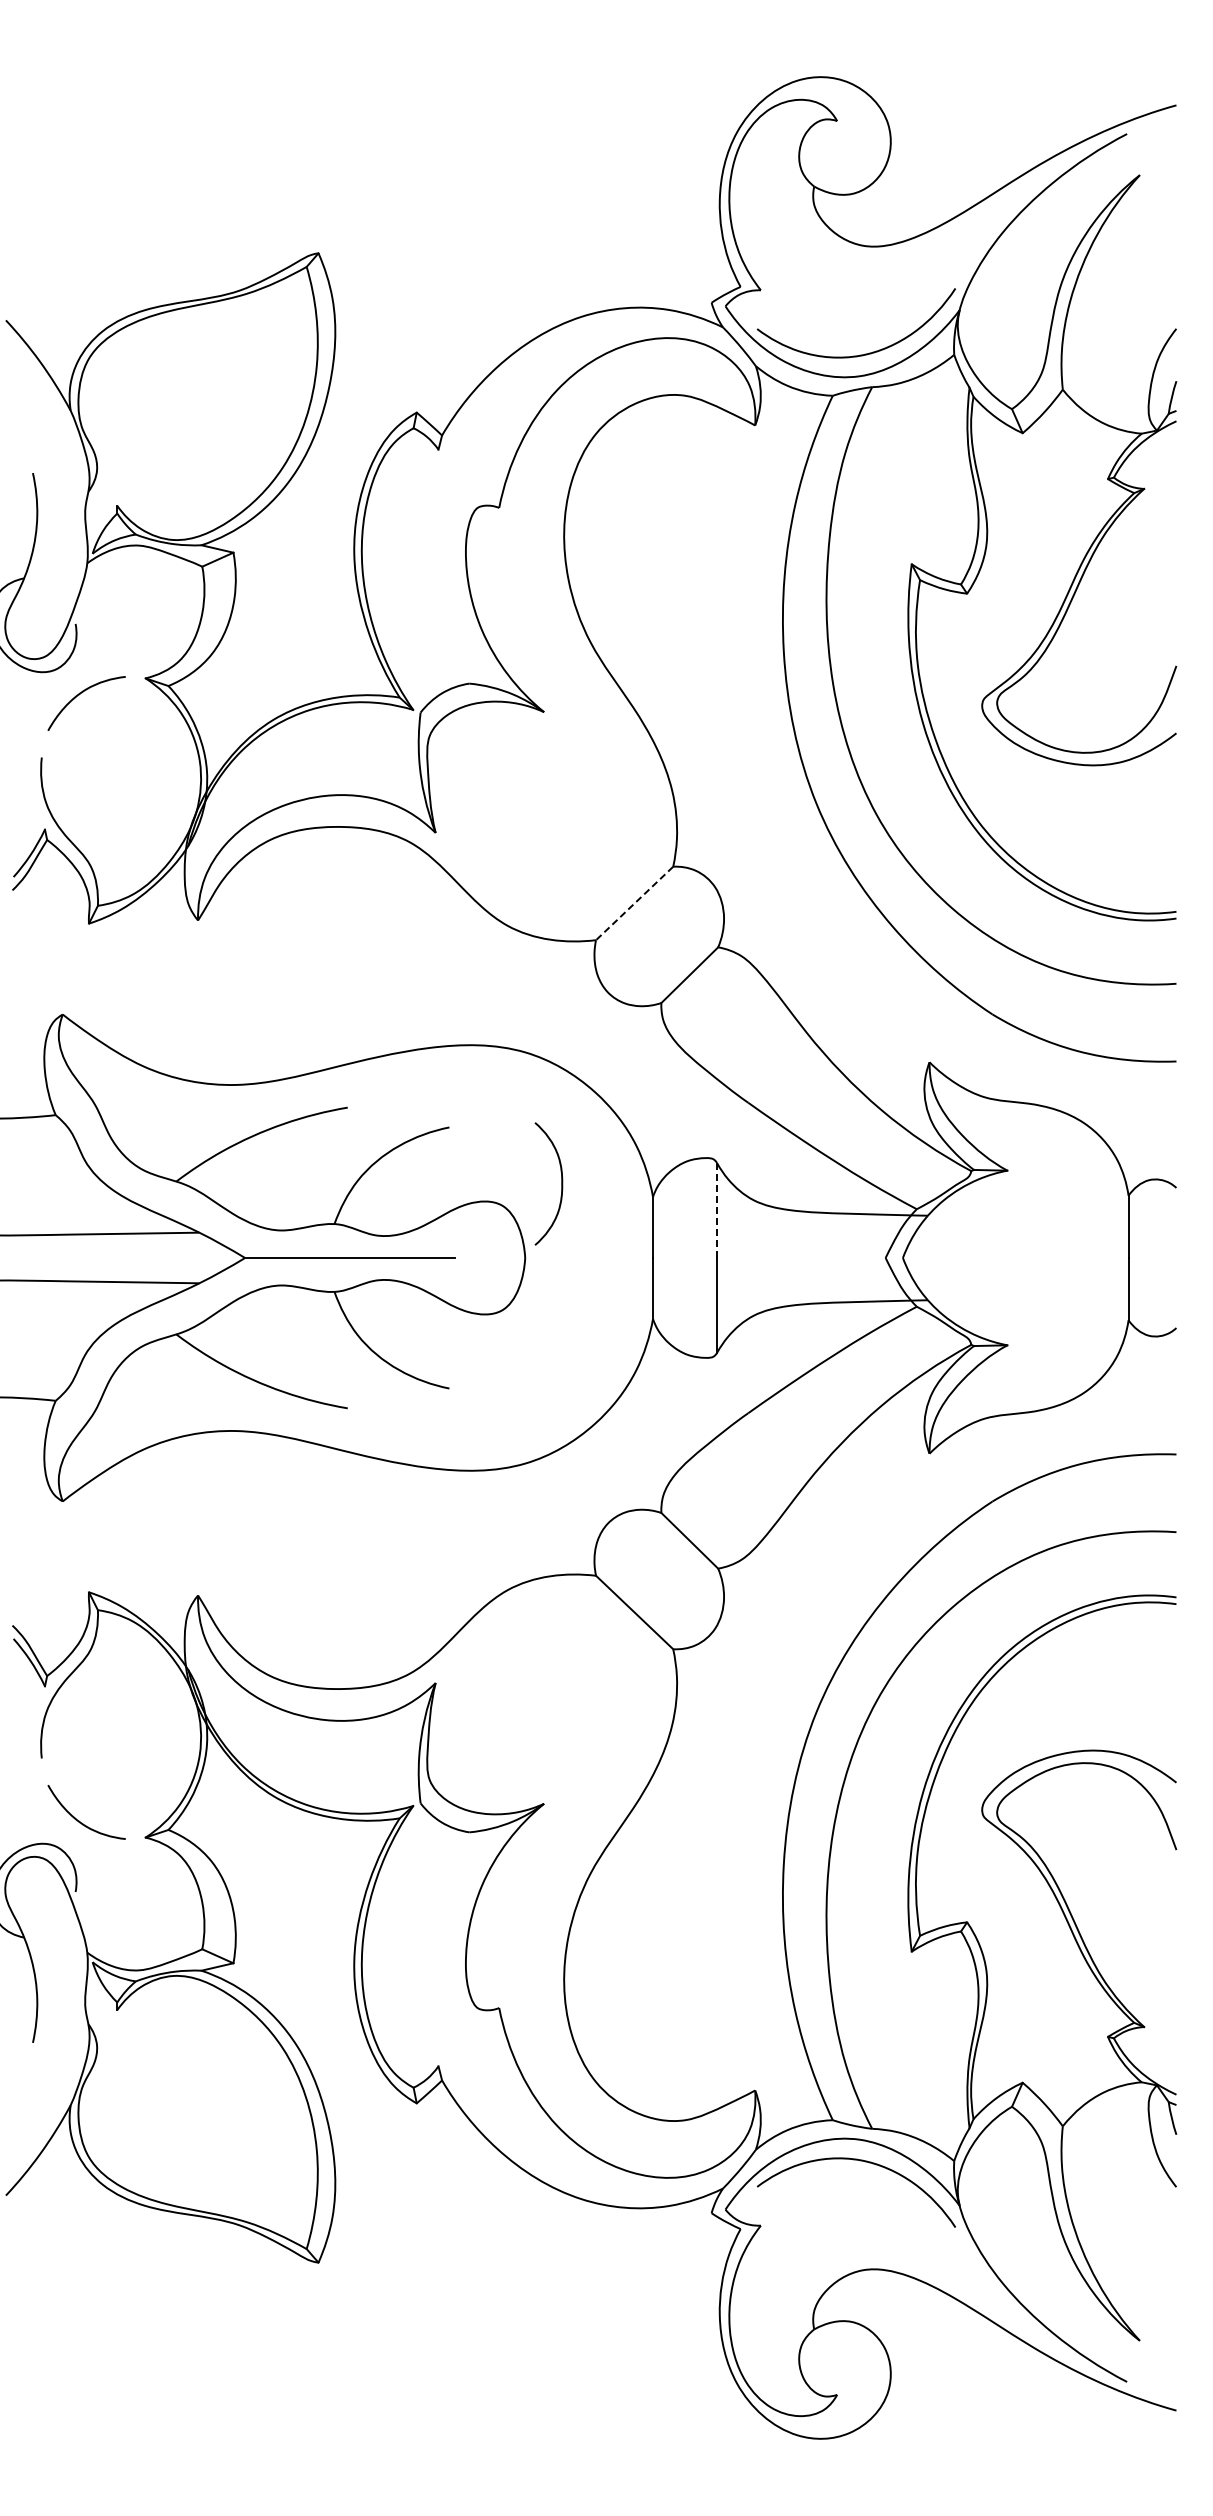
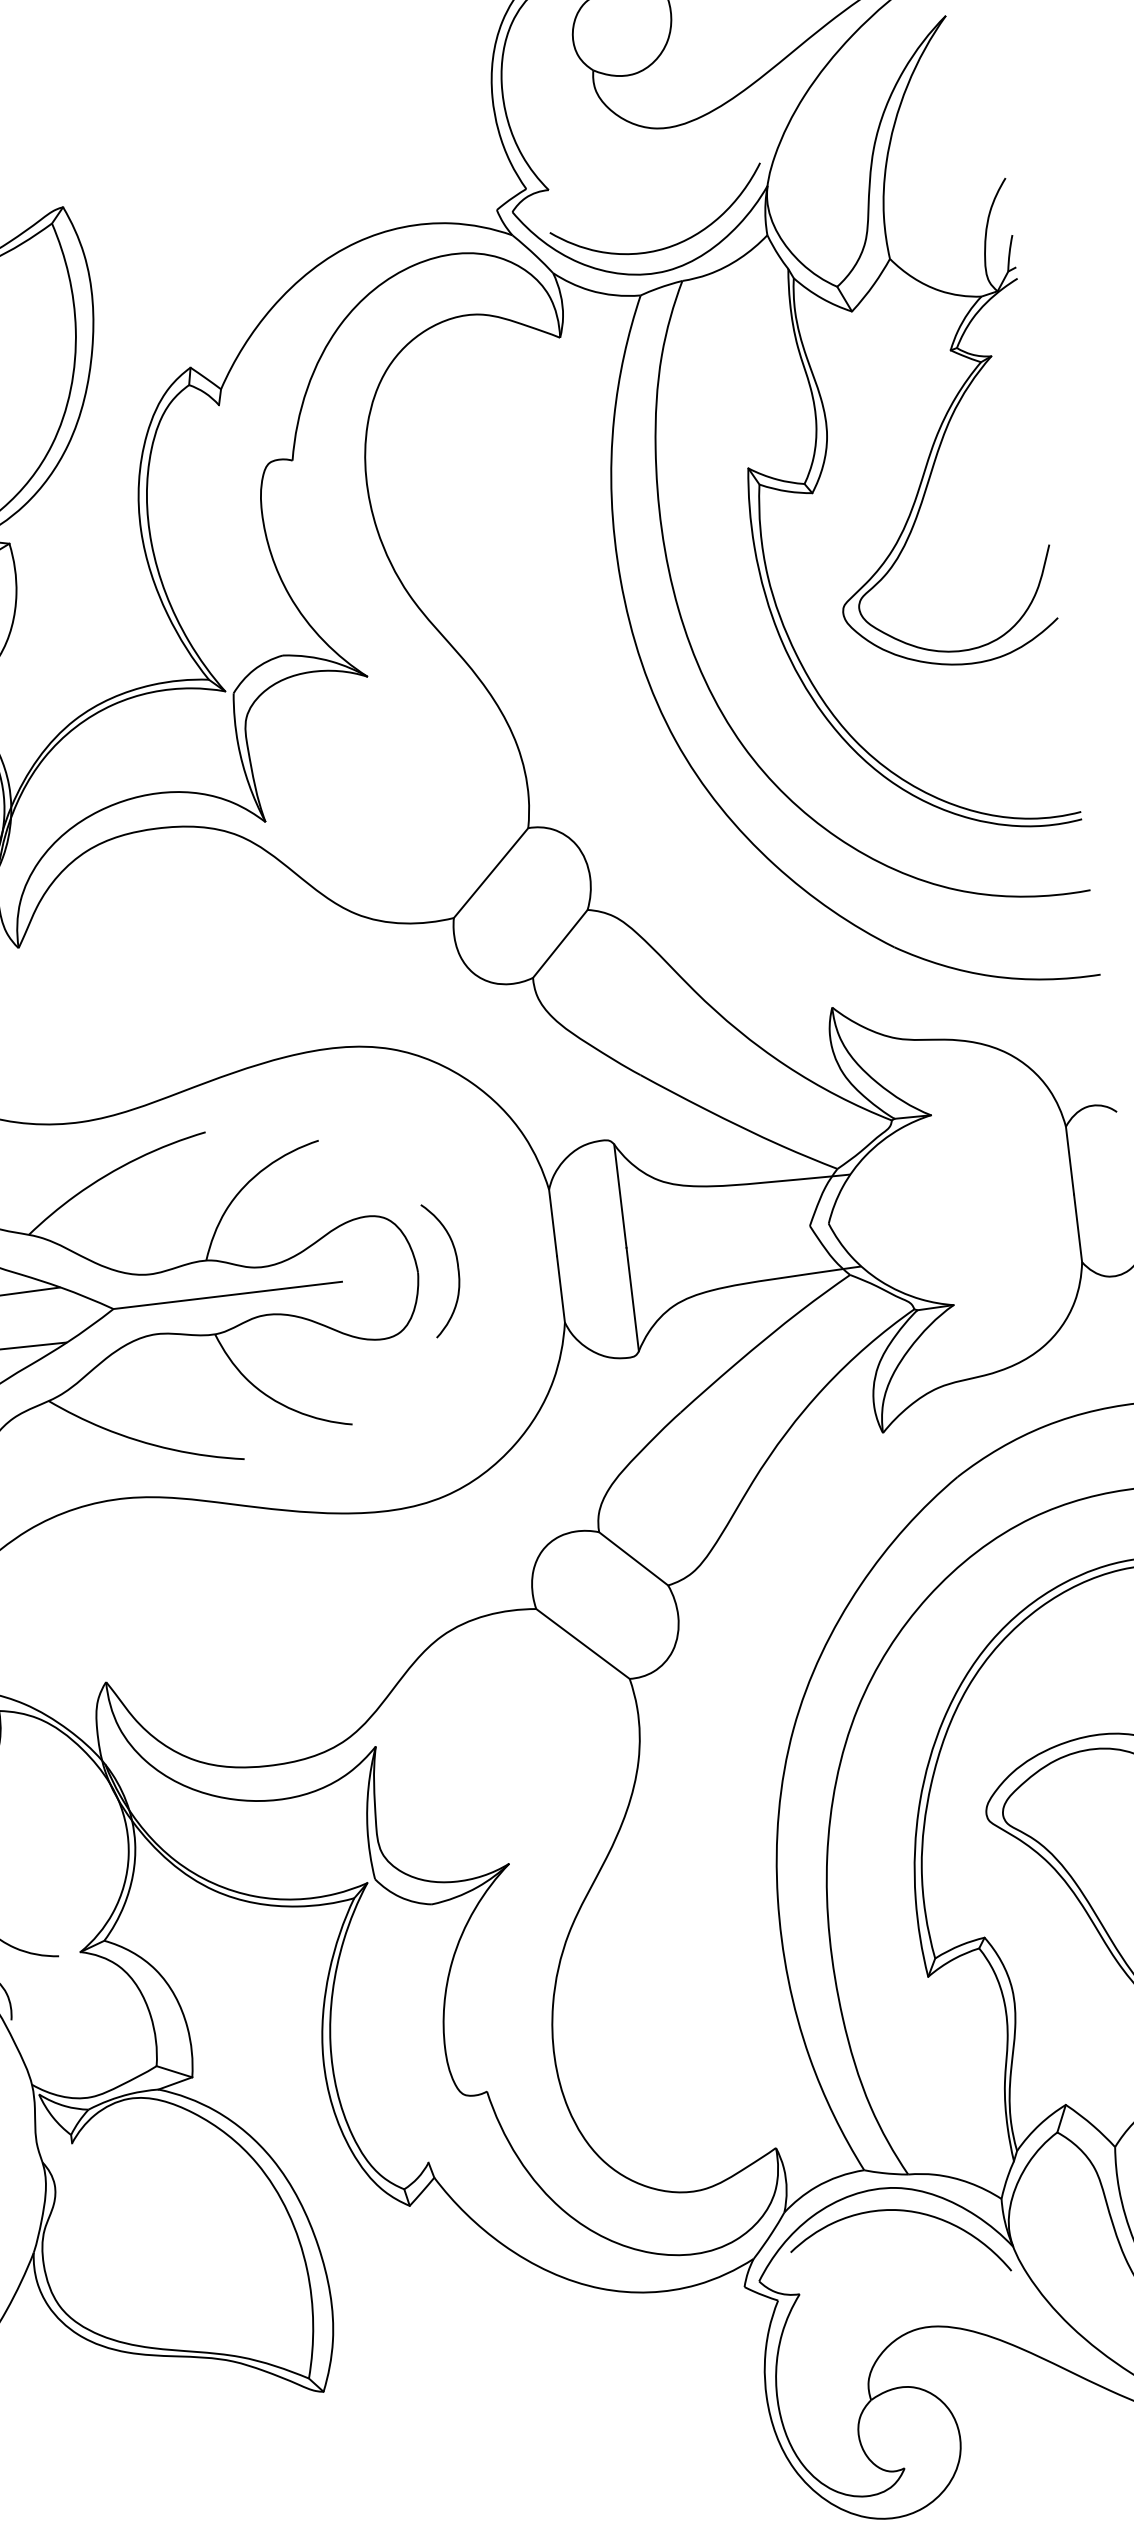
line: (634, 903) -> (490, 873), dashed -> solid
part: (561, 1183) -> (457, 1267), moved
line: (716, 1210) -> (619, 1196), dashed -> solid

